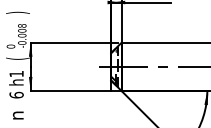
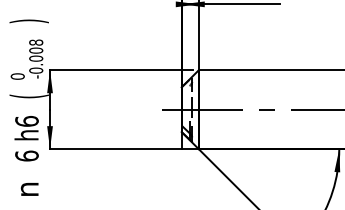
text: (16, 73) -> (26, 120), h1 -> h6

